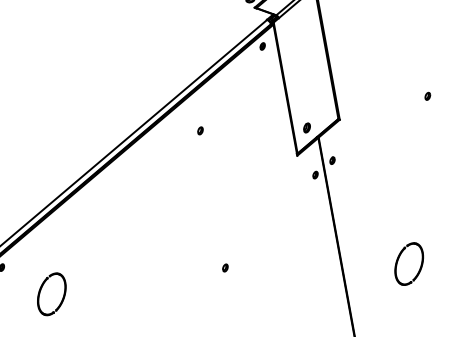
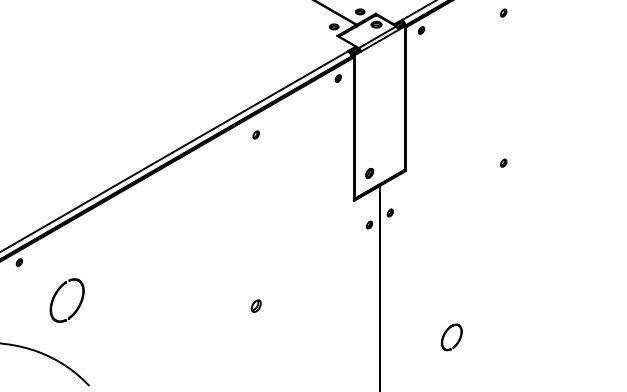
part: (199, 130) -> (255, 134), moved
part: (409, 264) -> (451, 337), size x0.6
part: (224, 267) -> (255, 305), size x1.6

